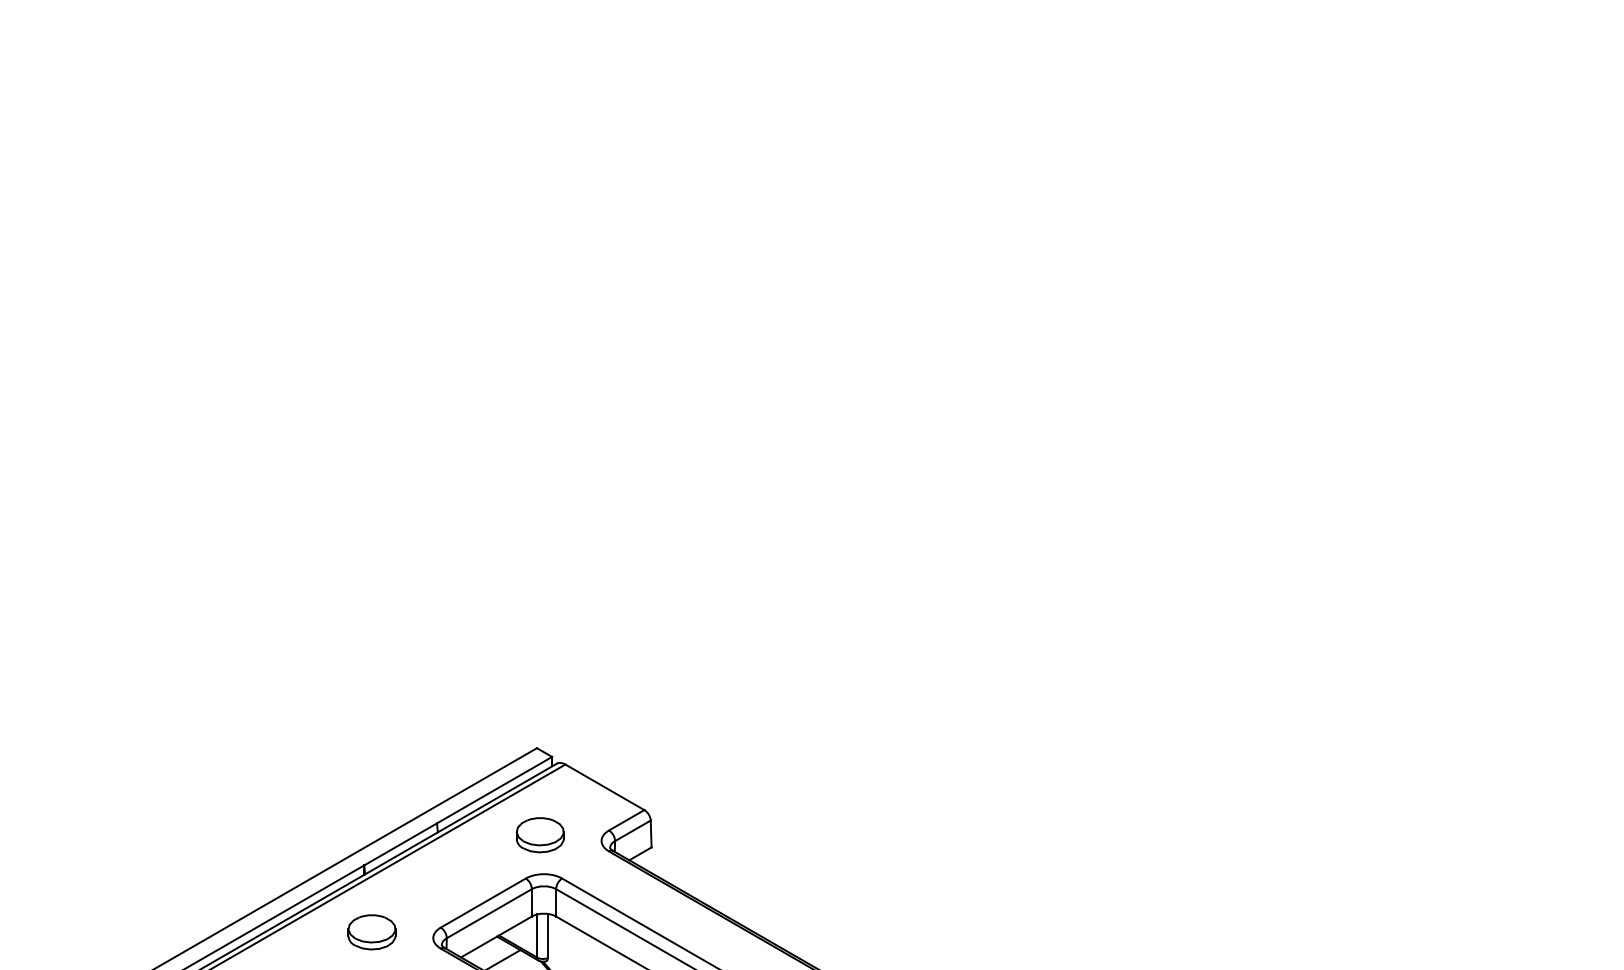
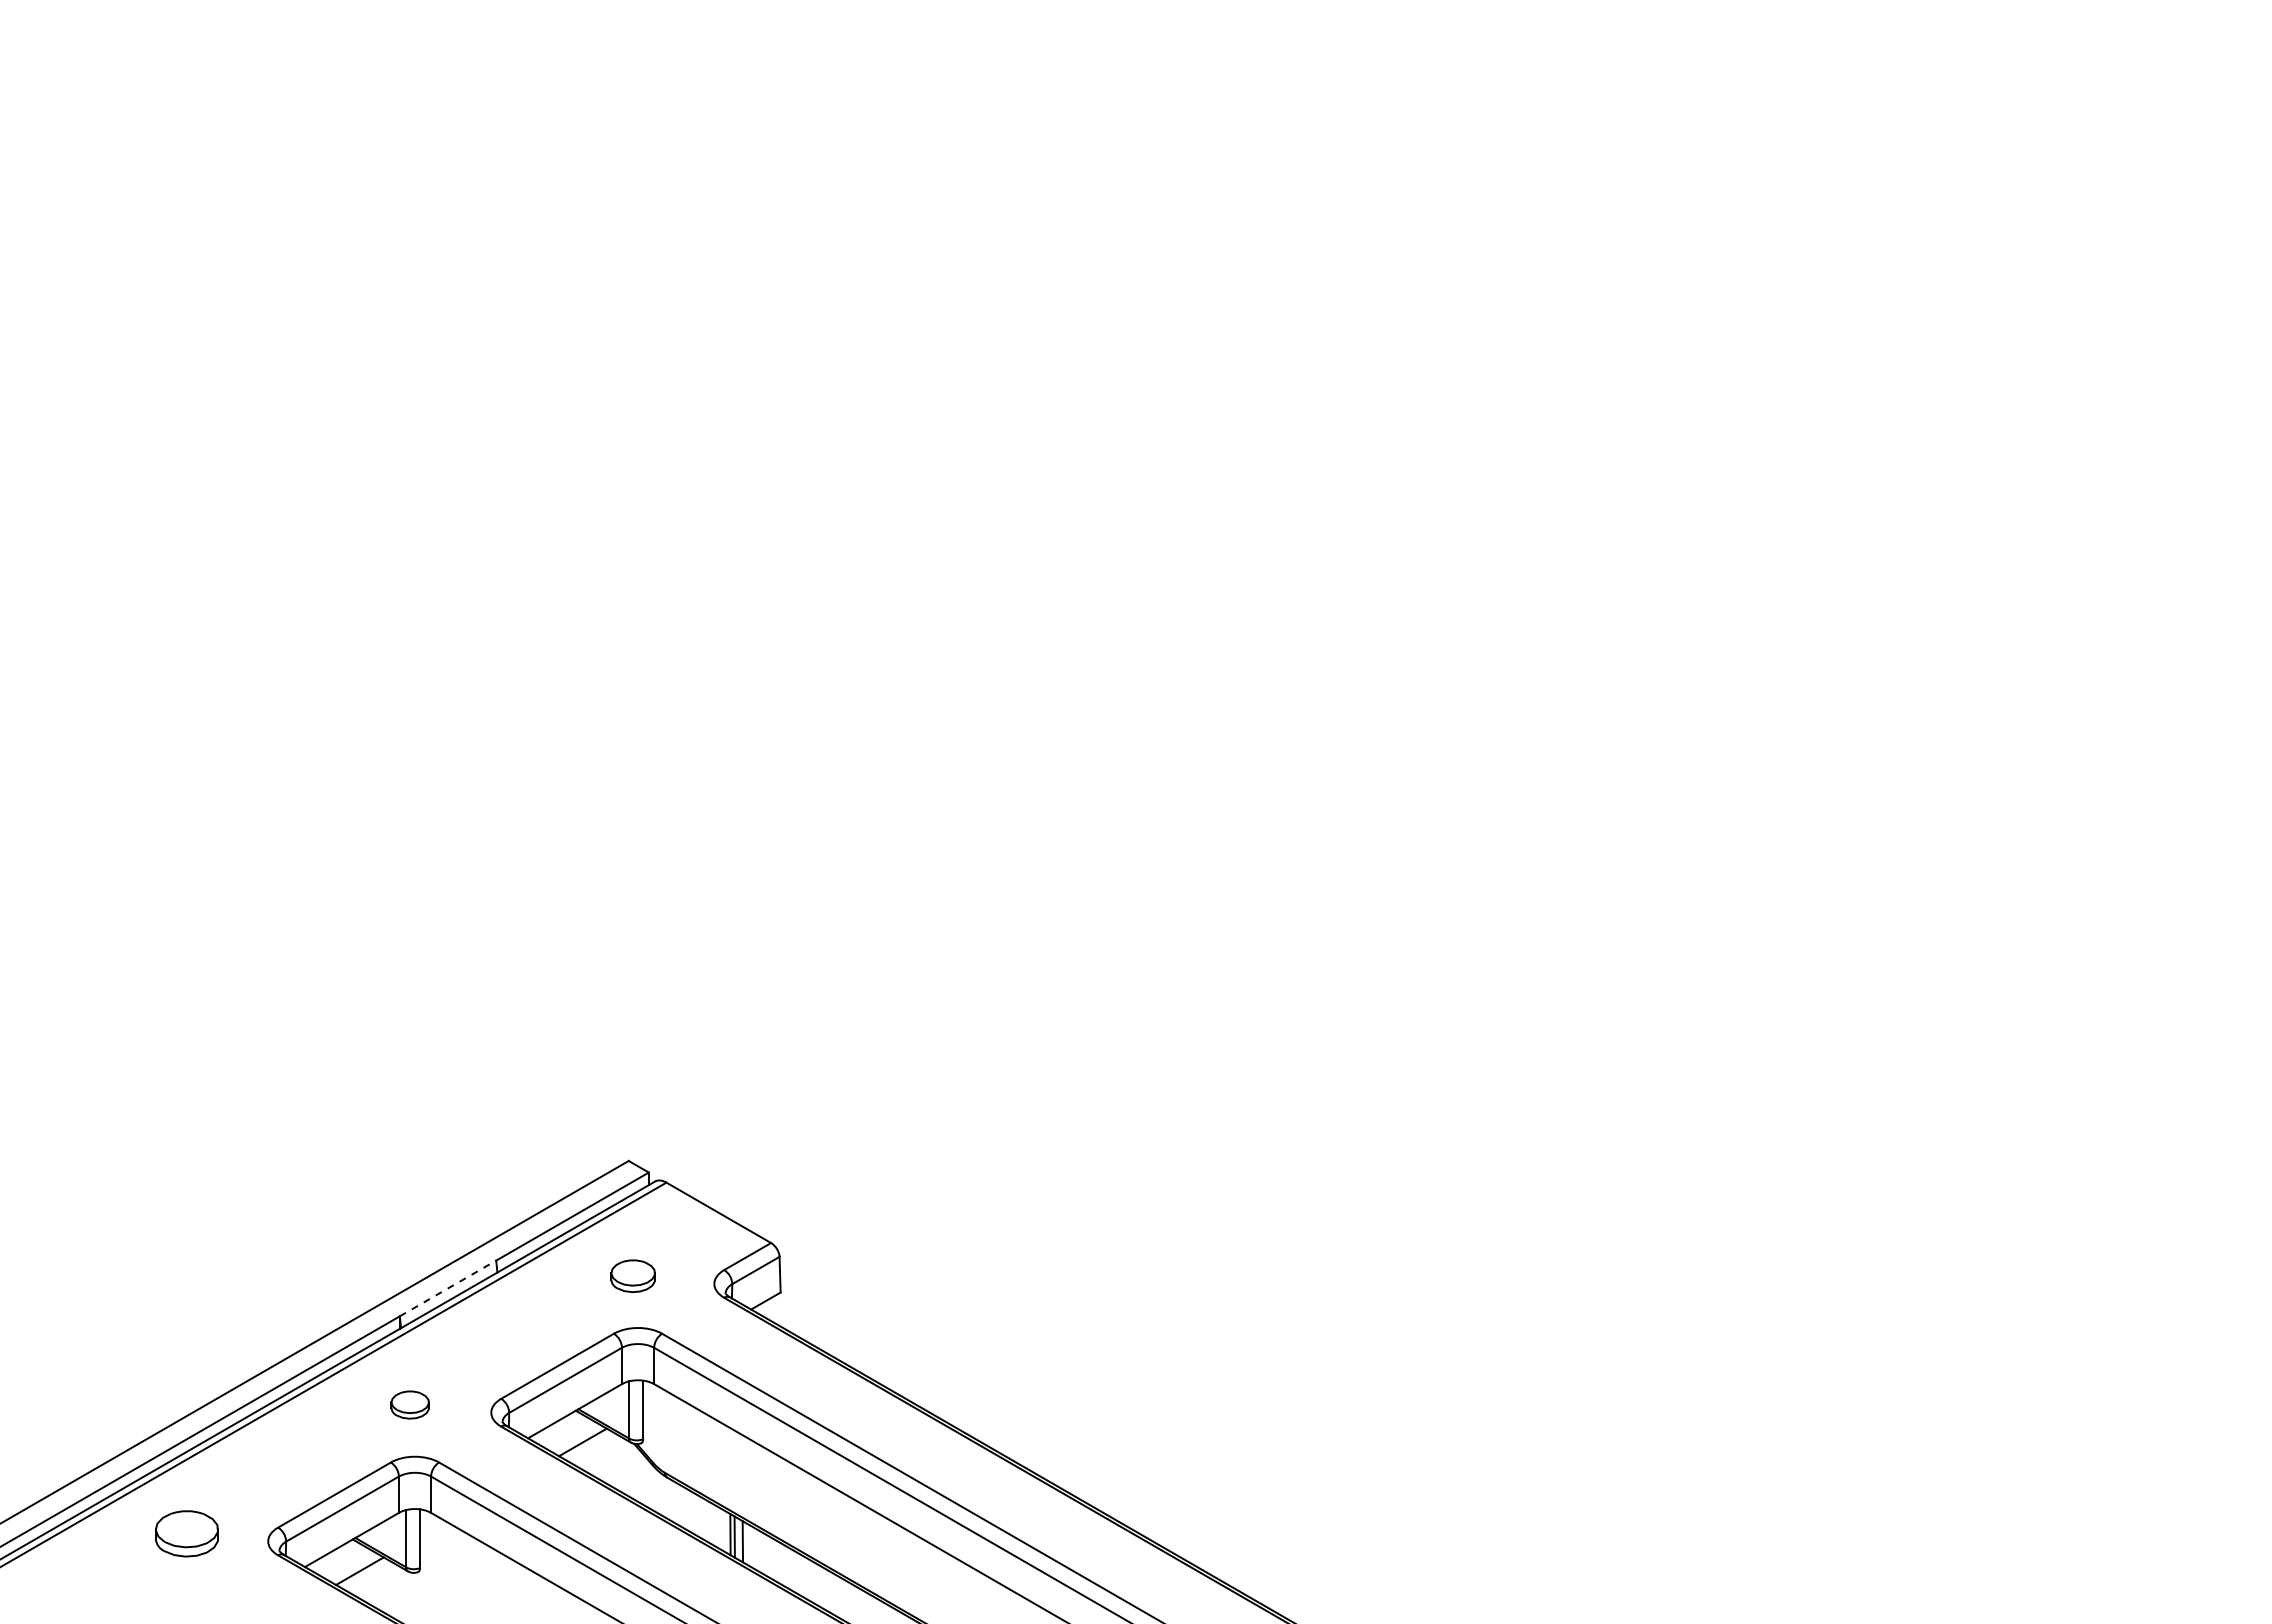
part: (540, 834) -> (633, 1275), size x0.7
line: (401, 844) -> (448, 1288), solid -> dashed
part: (372, 931) -> (410, 1404), size x0.6

